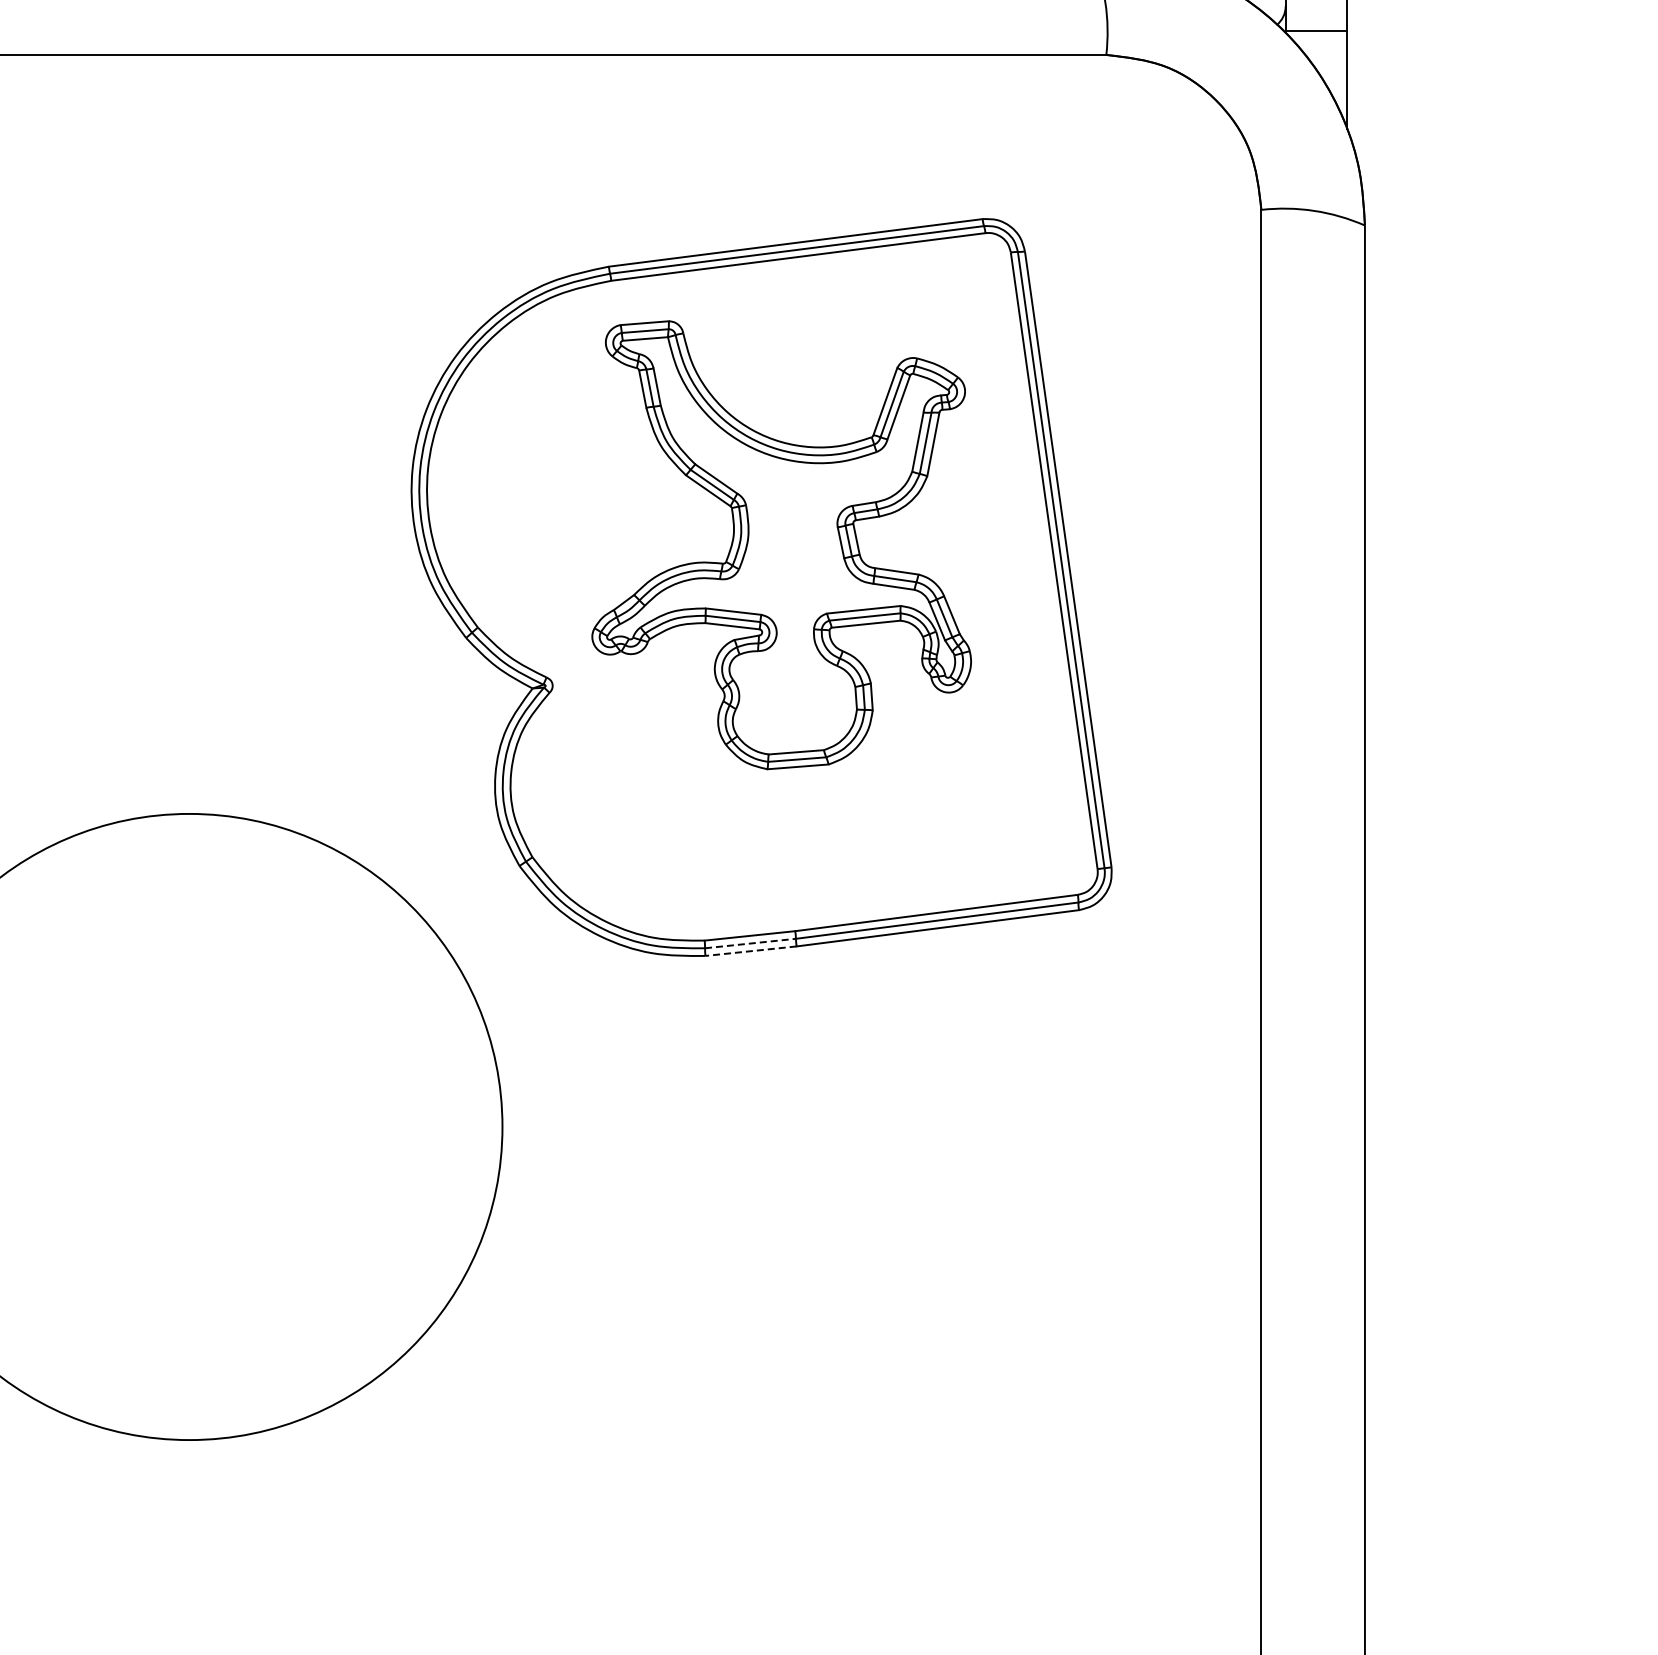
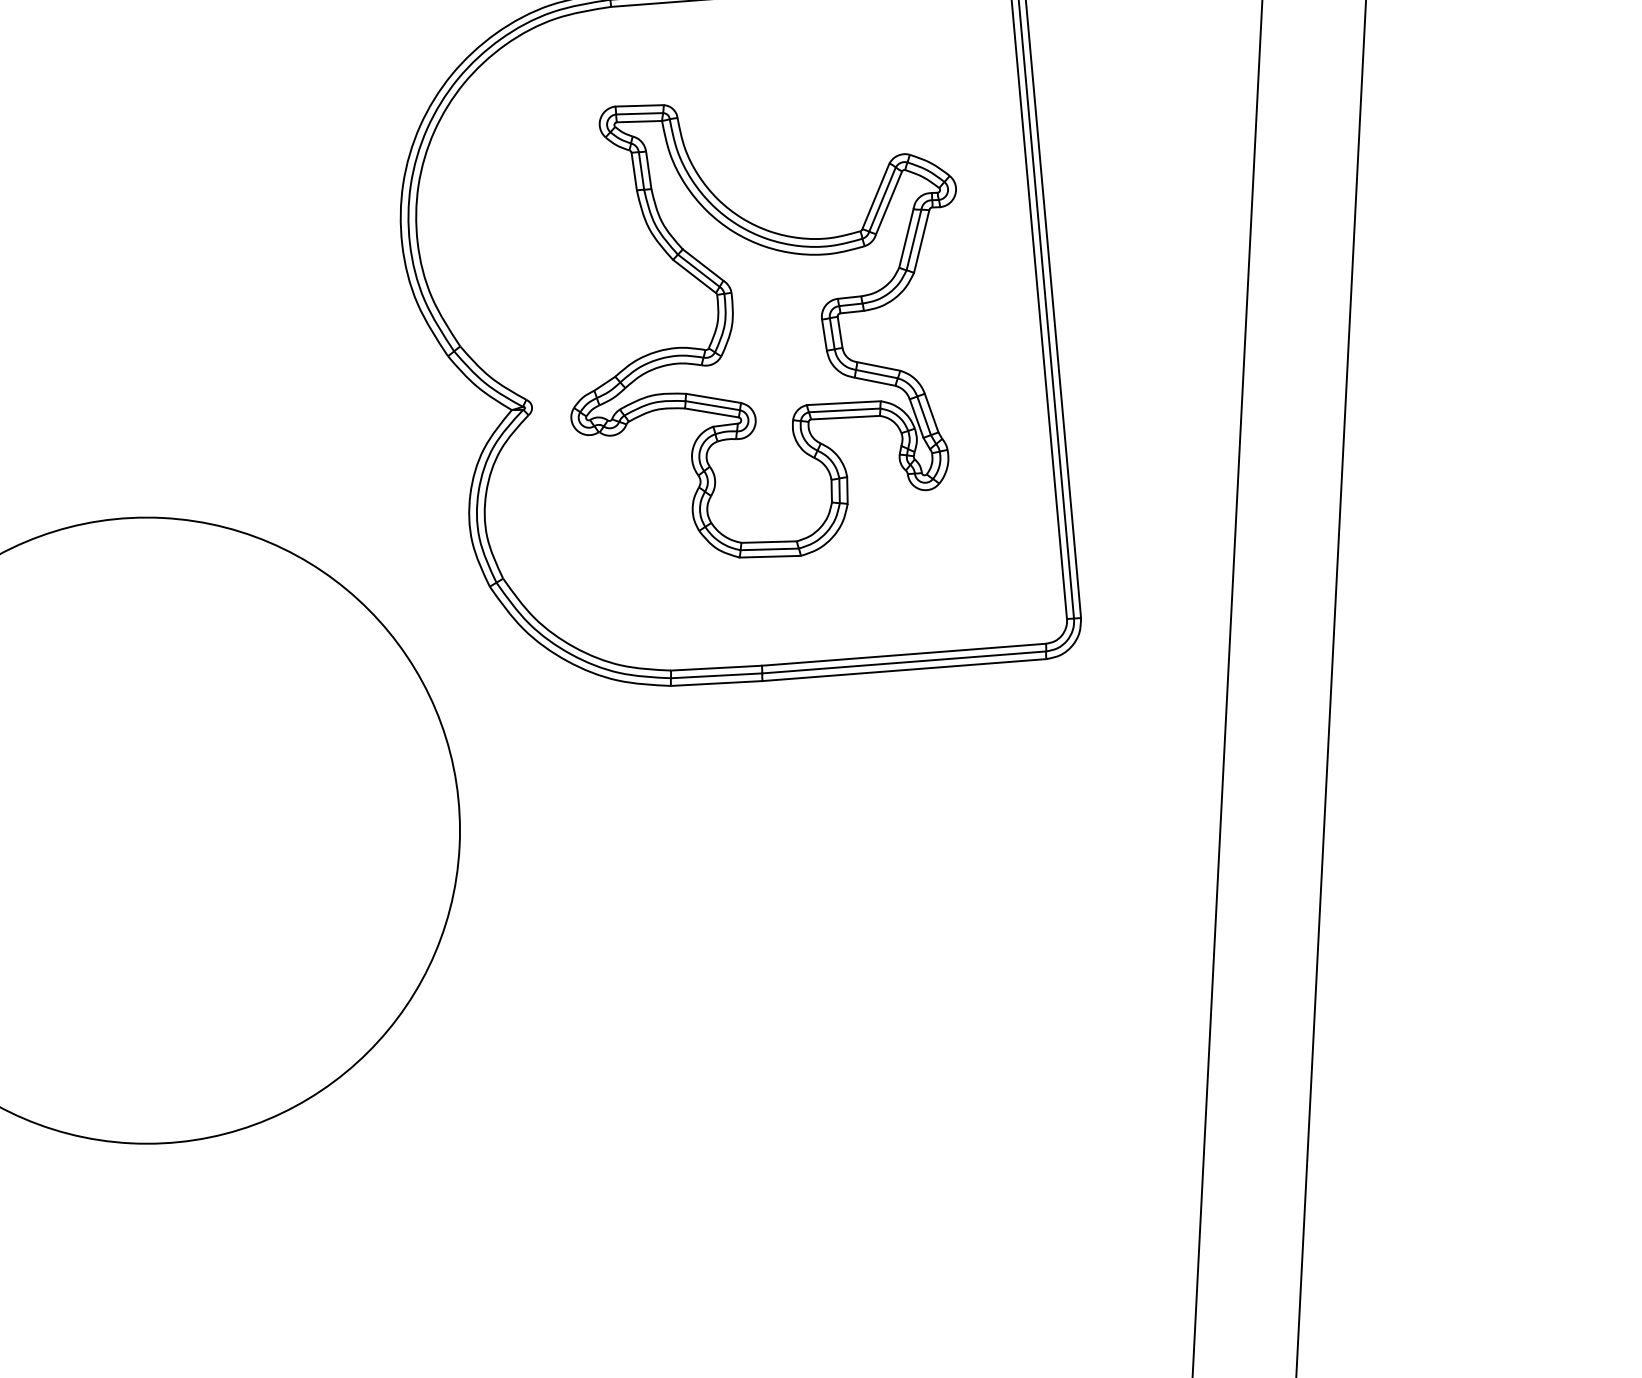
part: (781, 545) -> (764, 334), moved
line: (750, 943) -> (716, 675), dashed -> solid
line: (751, 951) -> (717, 683), dashed -> solid

